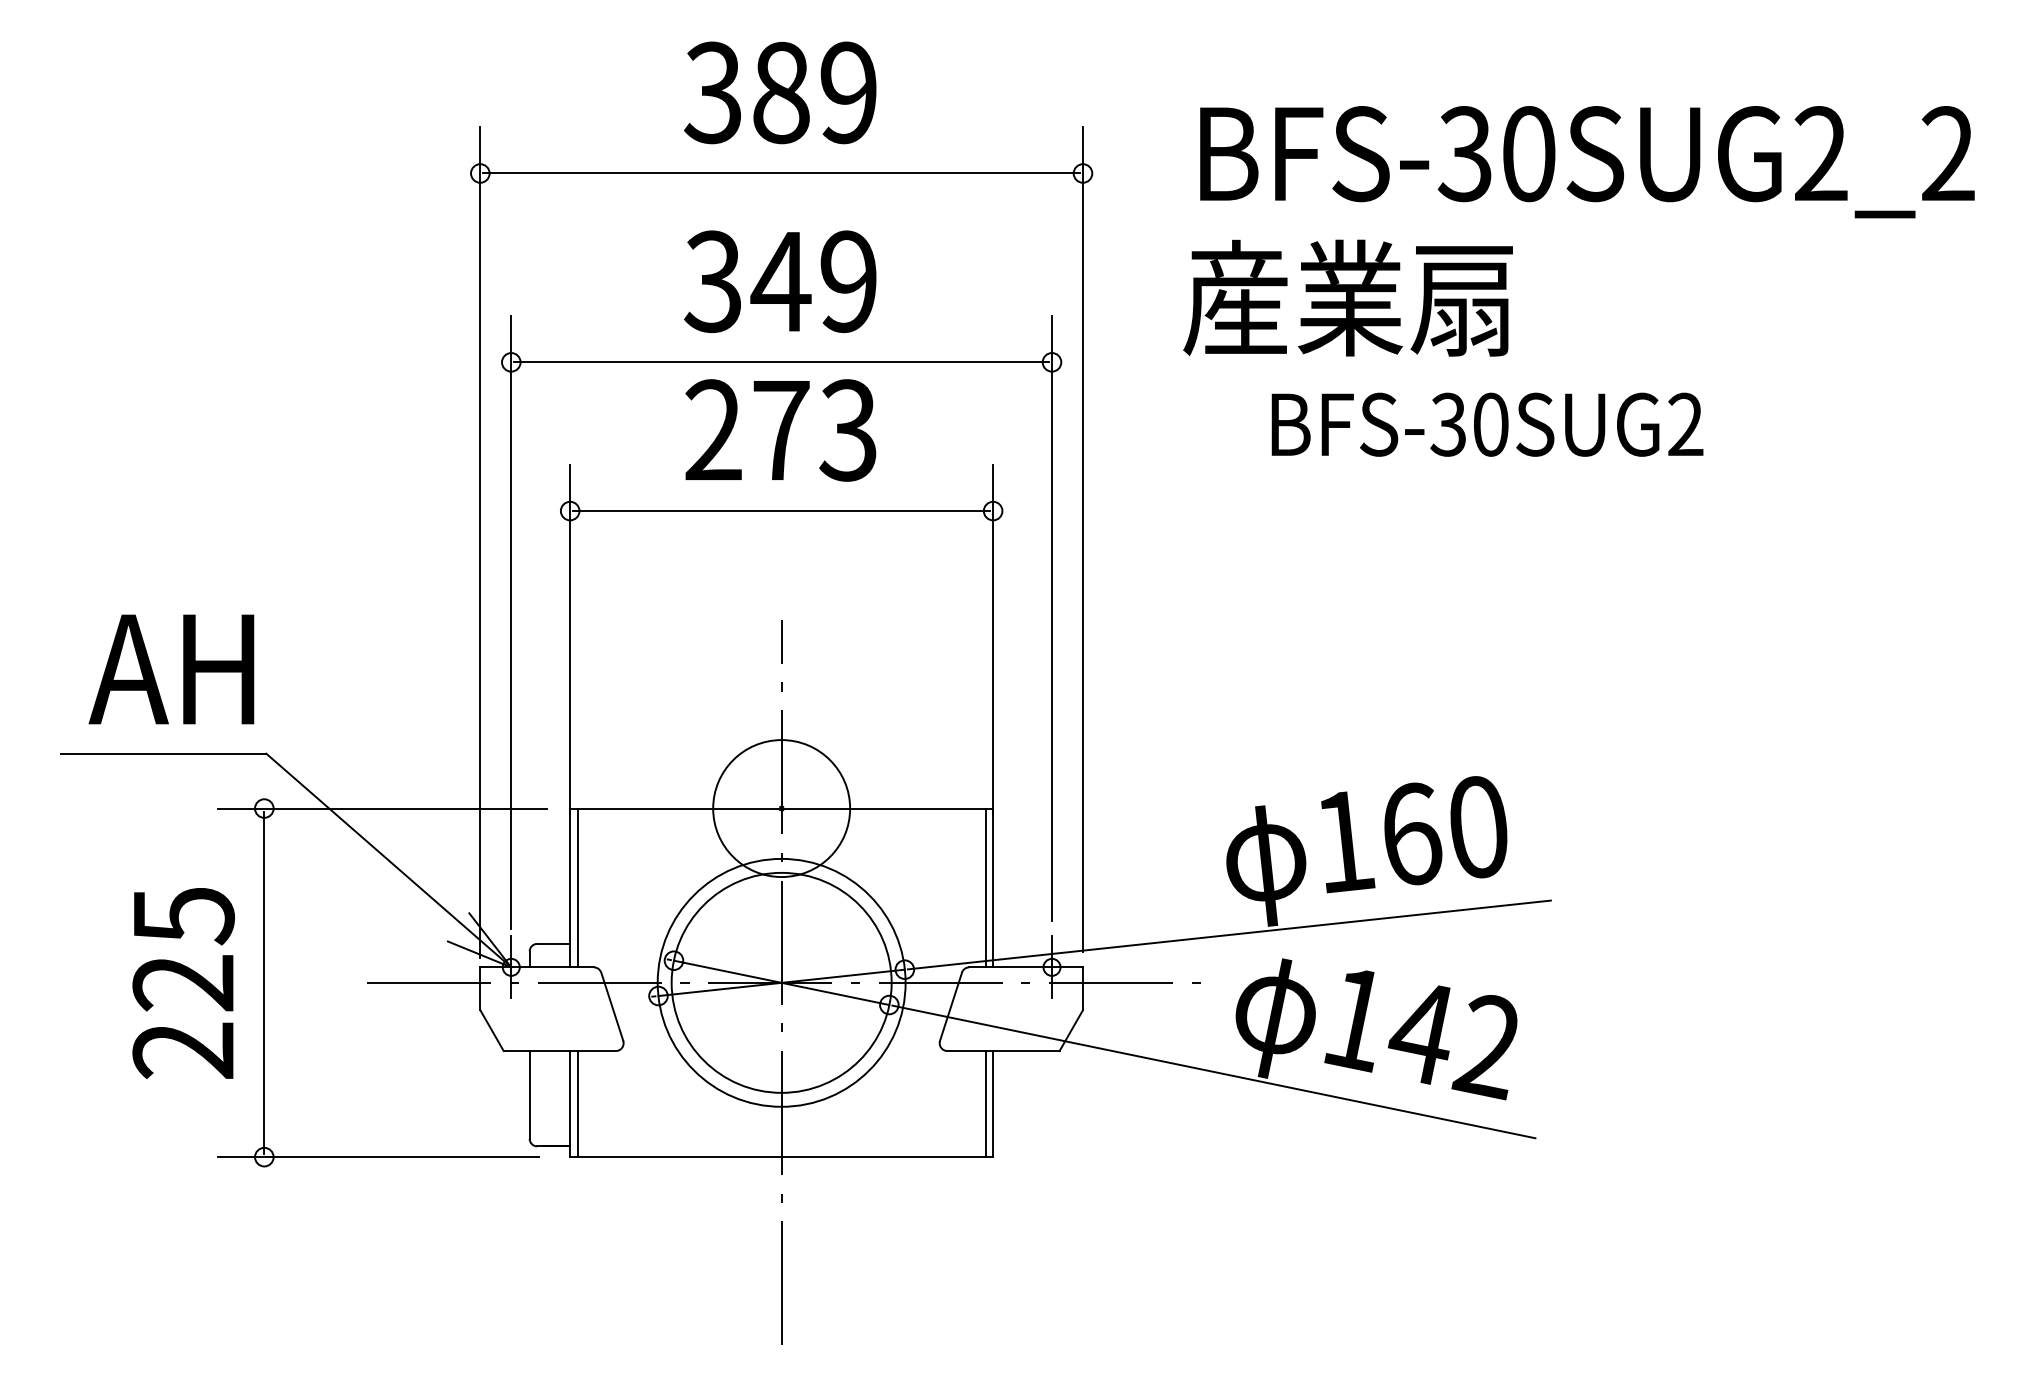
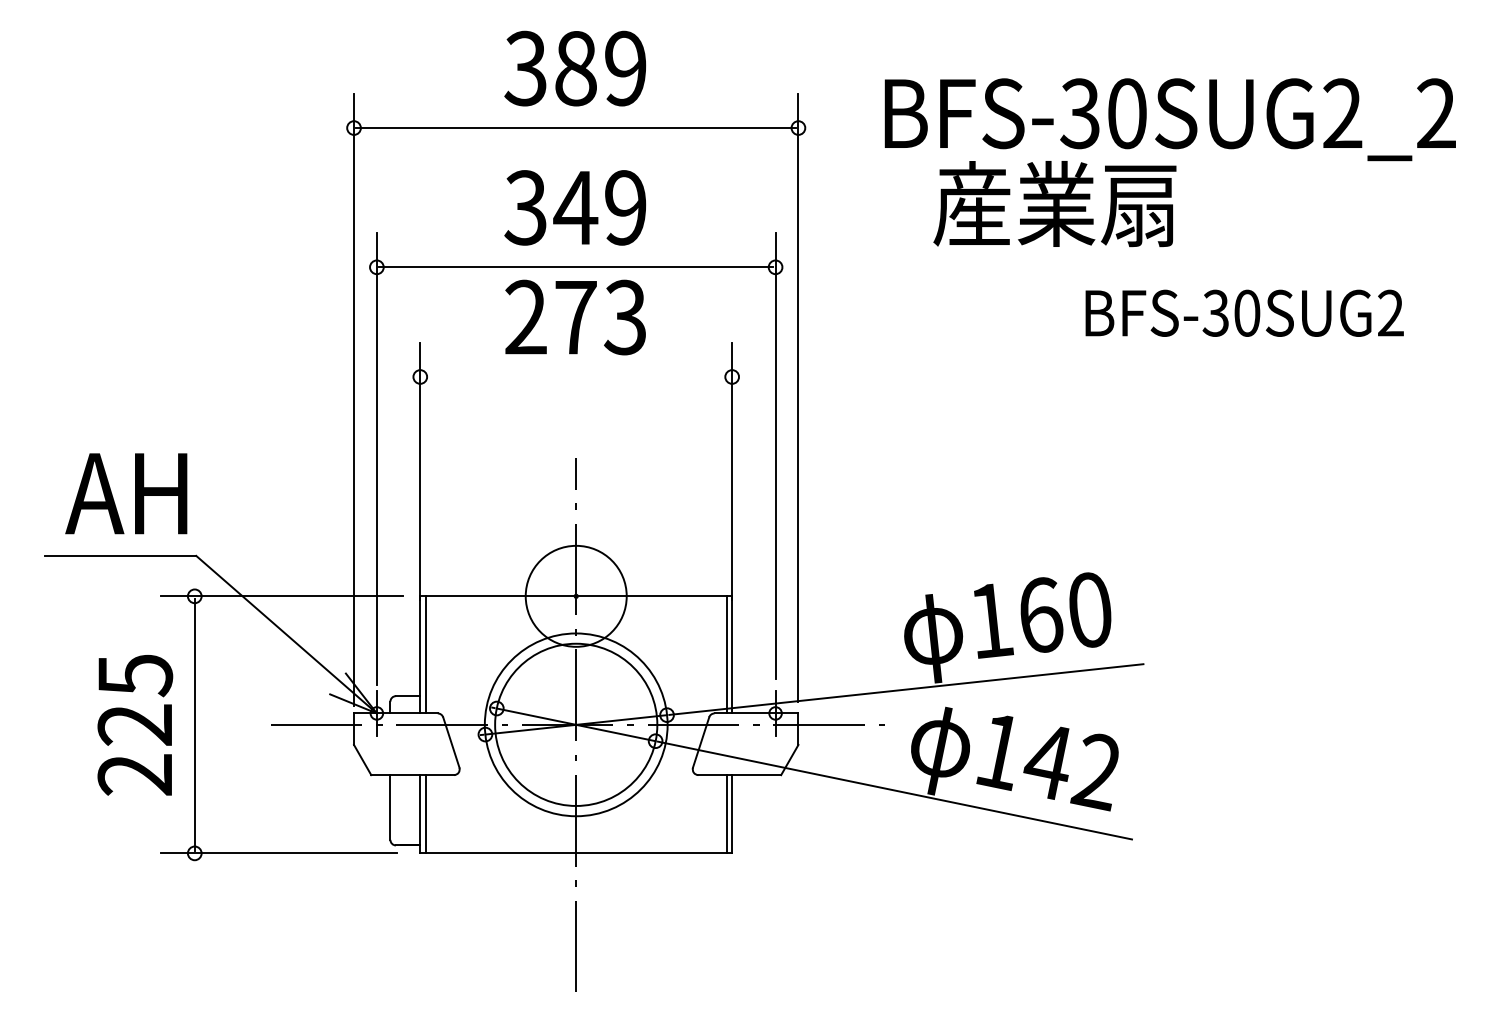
text: (1347, 298) -> (1054, 204), moved
text: (1487, 423) -> (1244, 312), moved
line: (780, 511) -> (575, 377), removed

